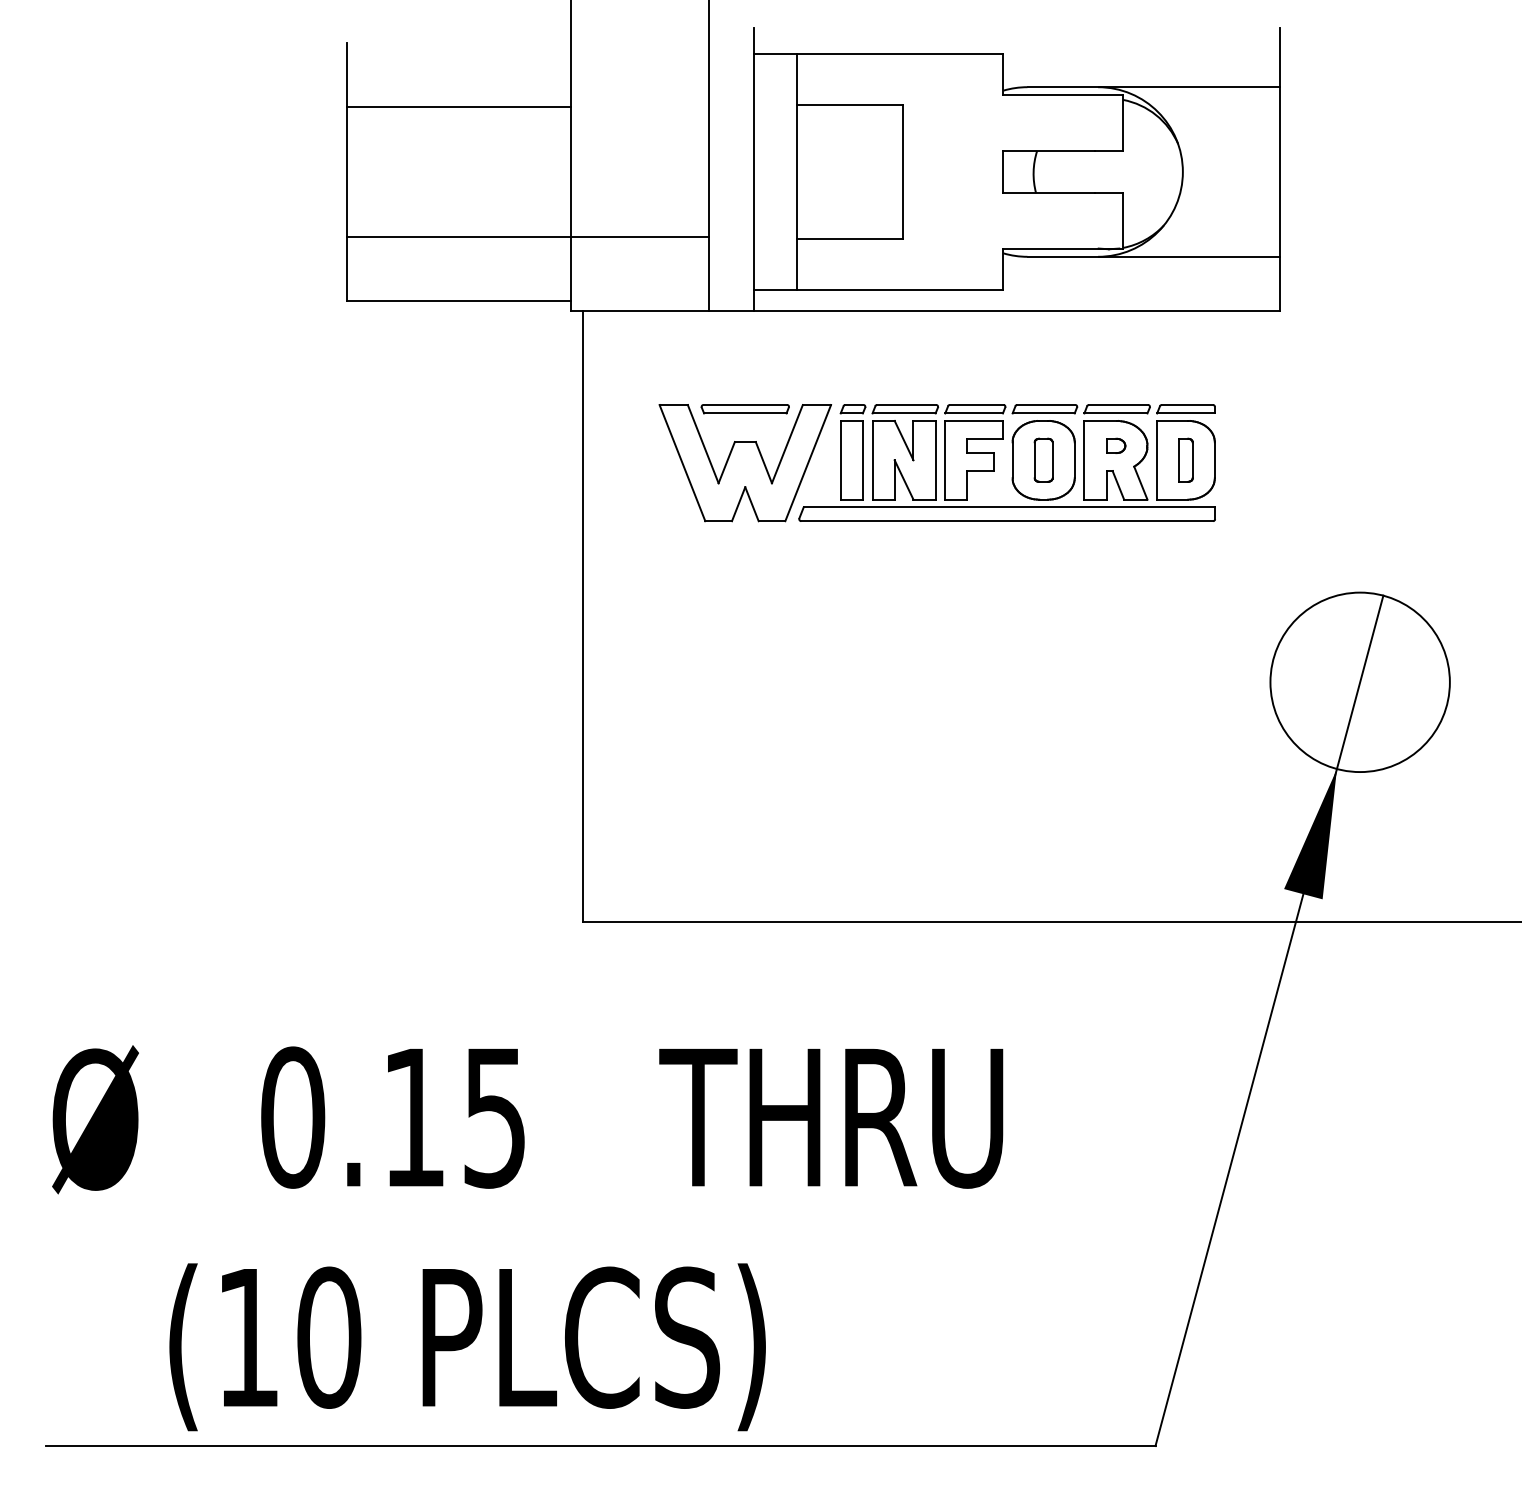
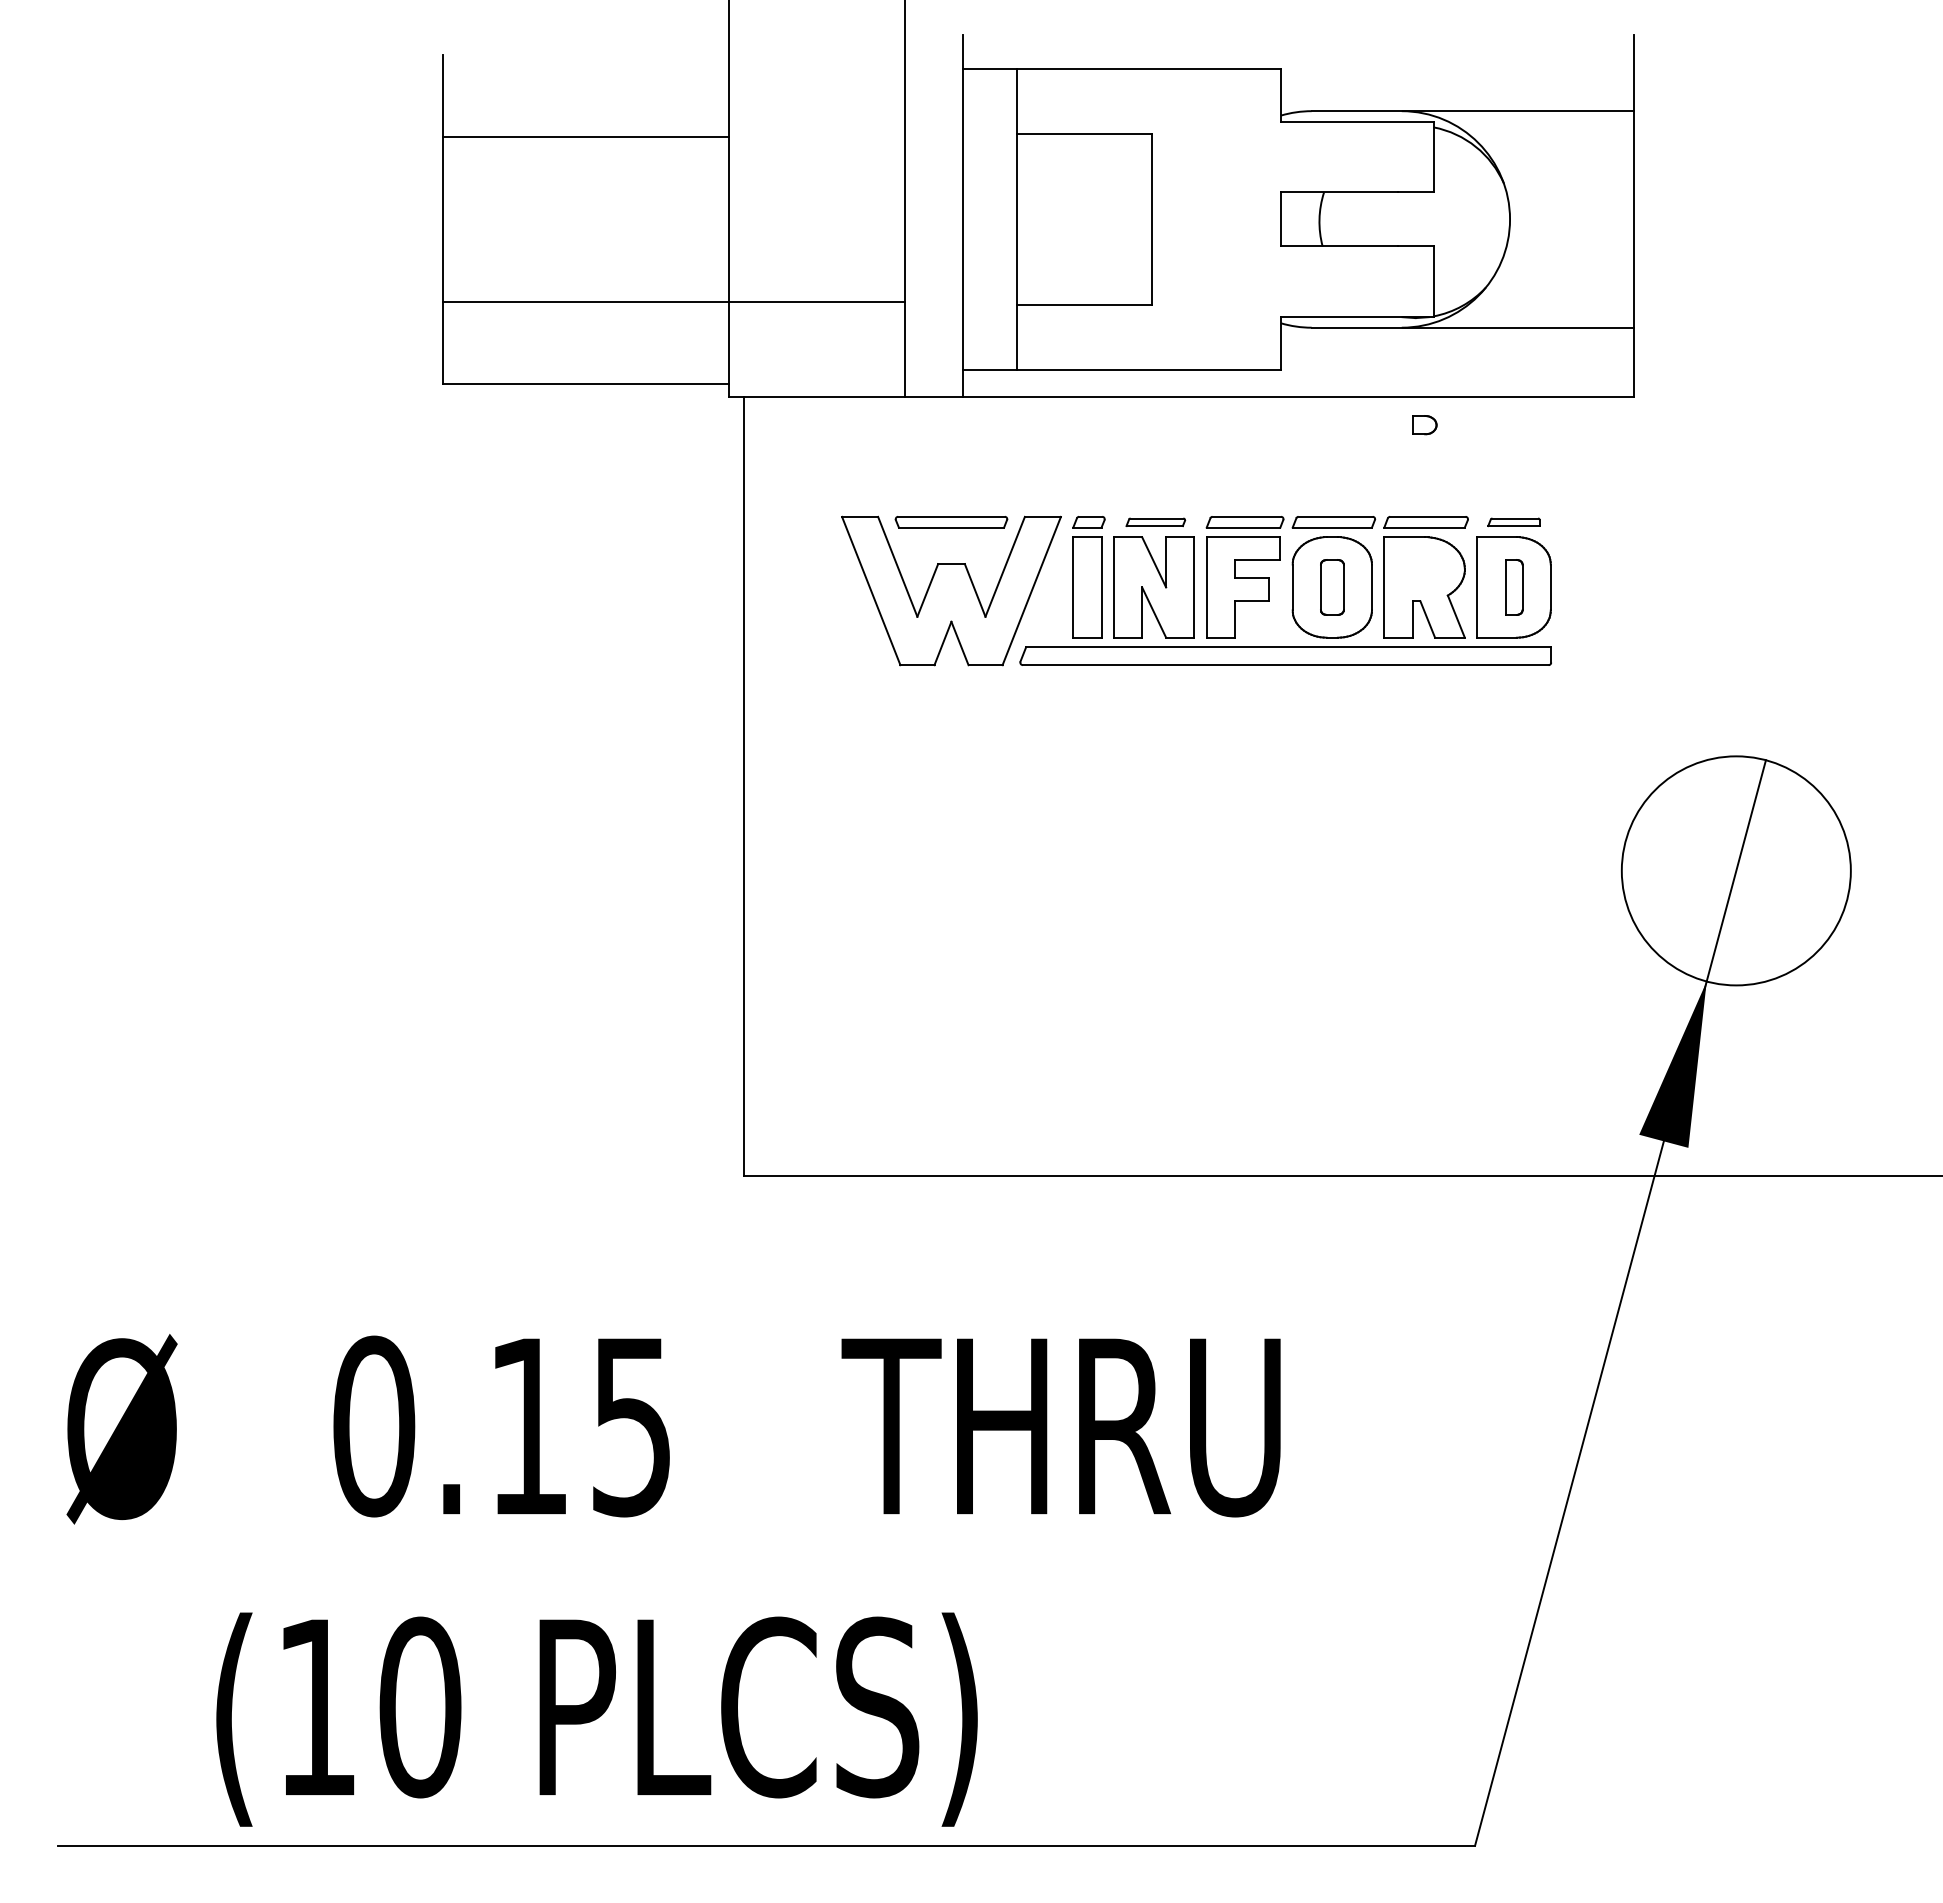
part: (905, 409) -> (1155, 522), size x0.7
part: (1185, 409) -> (1513, 522), size x0.7
part: (1115, 446) -> (1424, 425), moved

